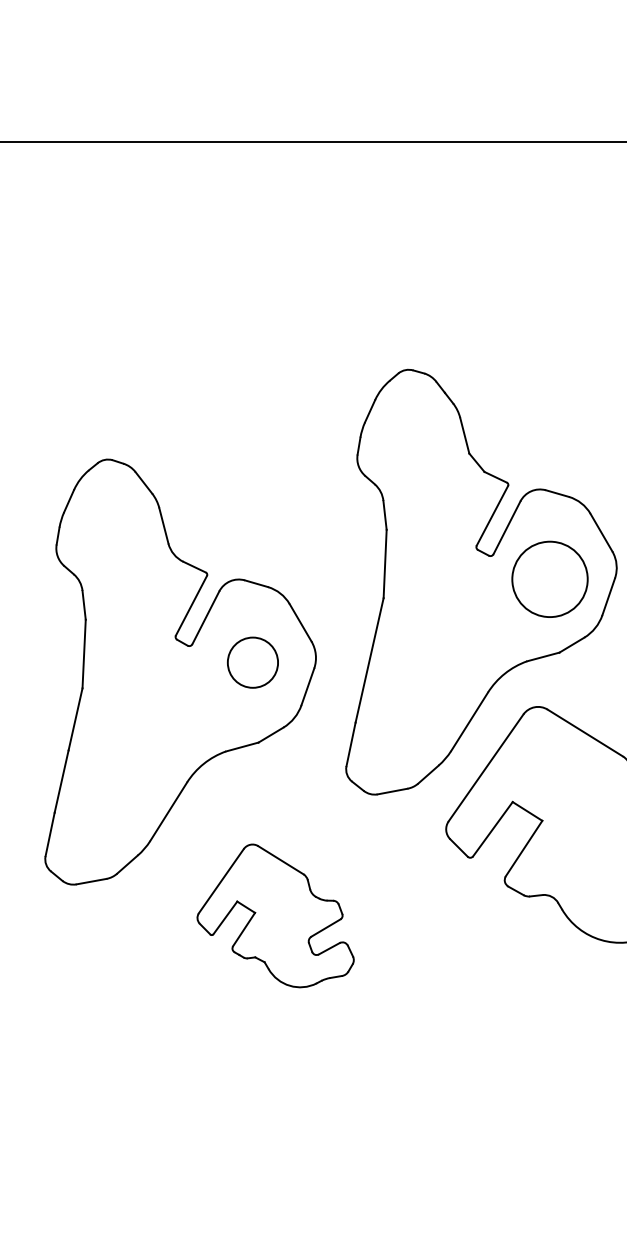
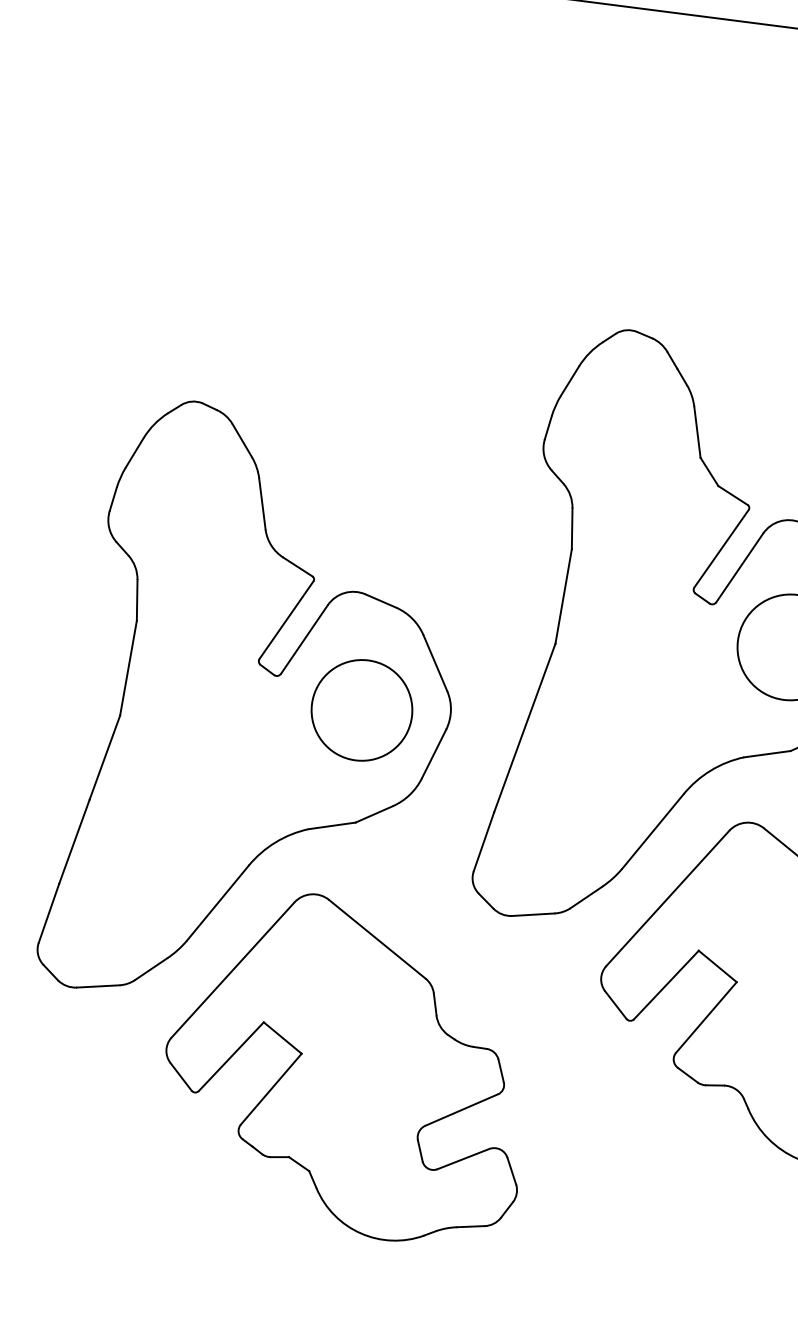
circle: (252, 662) -> (361, 710), size x1.43
part: (275, 915) -> (348, 1066), size x1.67

